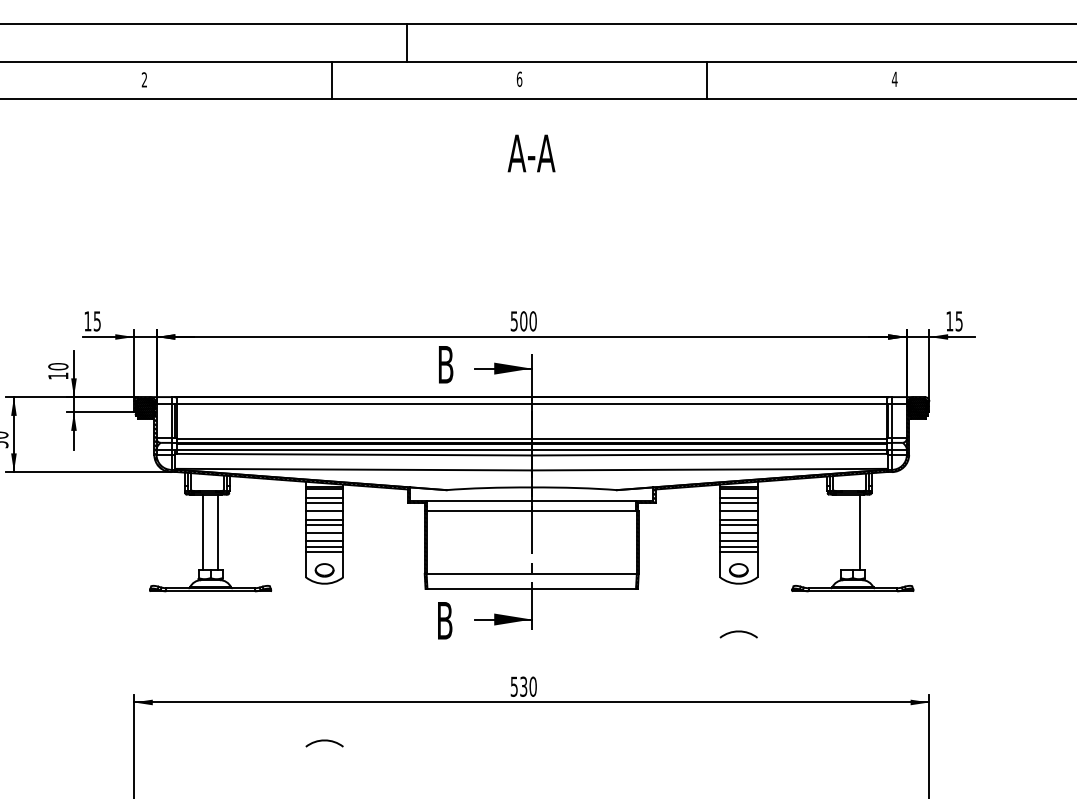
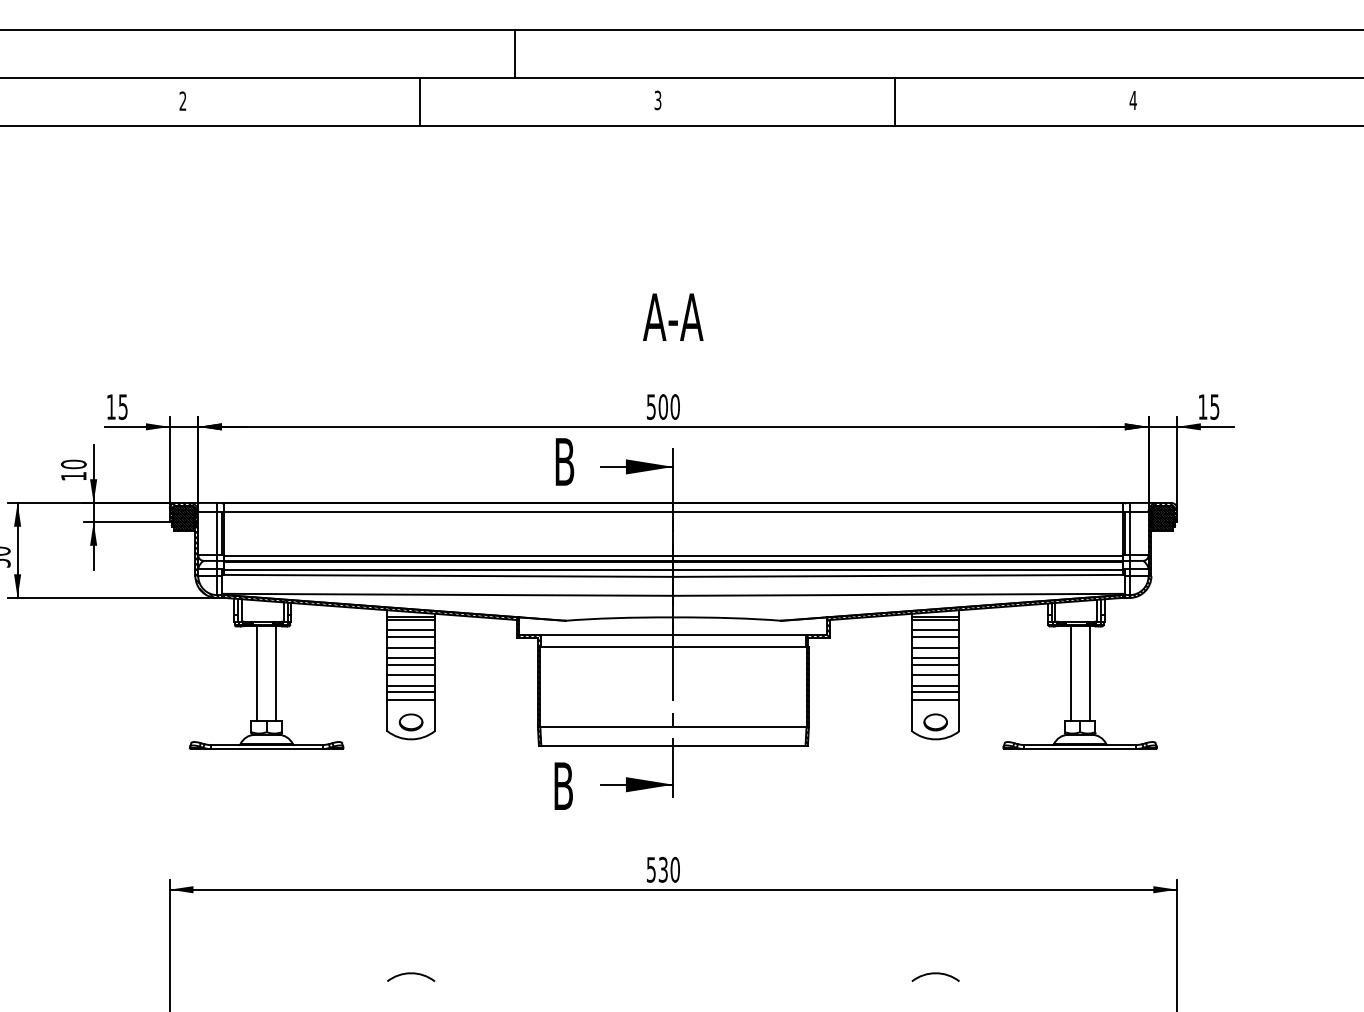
text: (519, 78) -> (657, 99), 6 -> 3
text: (531, 153) -> (673, 317), moved
line: (845, 531) -> (1070, 673), added
arc: (738, 632) -> (935, 974), moved
arc: (324, 741) -> (410, 974), moved

